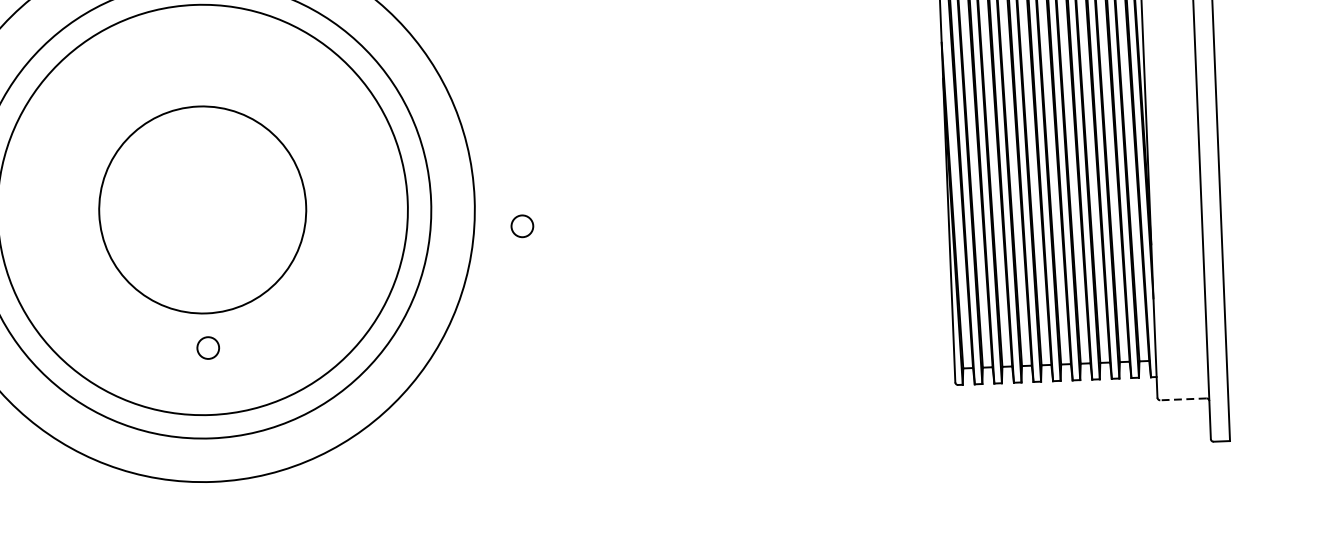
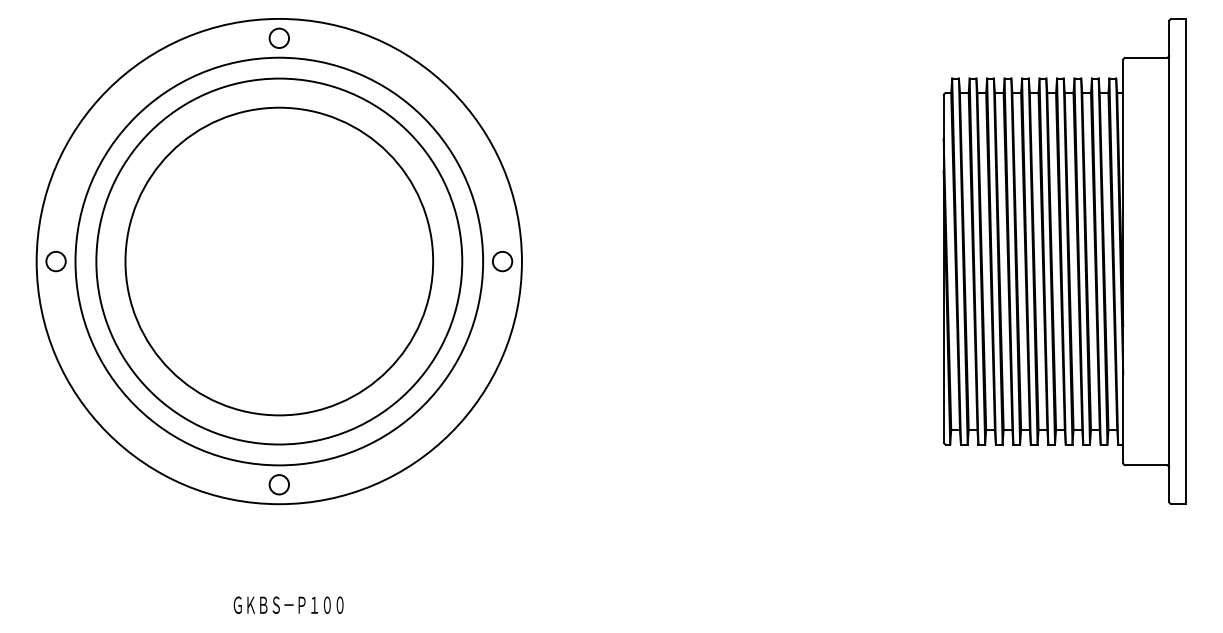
circle: (202, 209) -> (279, 261), size x1.67
circle: (522, 226) -> (502, 261), moved
circle: (207, 347) -> (278, 484), moved
line: (1183, 399) -> (1146, 465), dashed -> solid

